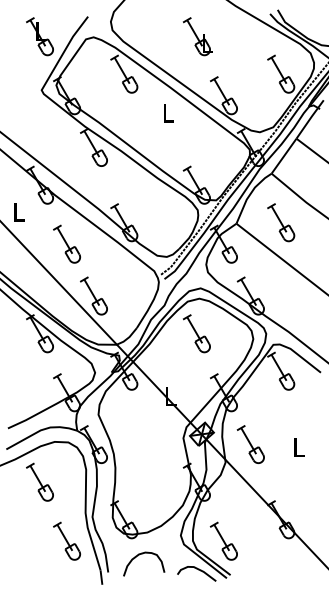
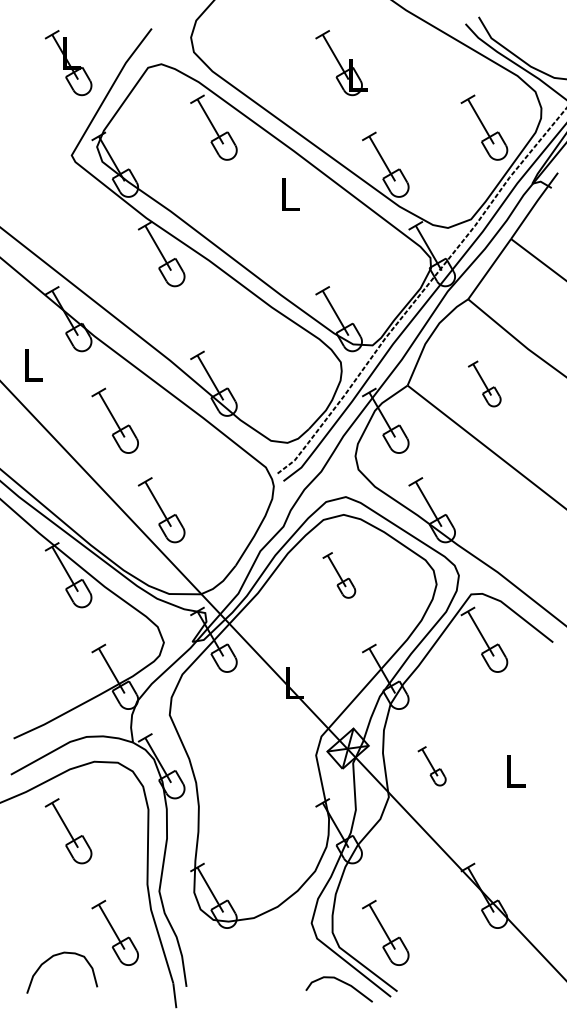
part: (281, 222) -> (485, 383), size x0.7
part: (196, 333) -> (338, 574), size x0.7
part: (250, 444) -> (431, 766), size x0.6
curve: (142, 554) -> (59, 955), moved

